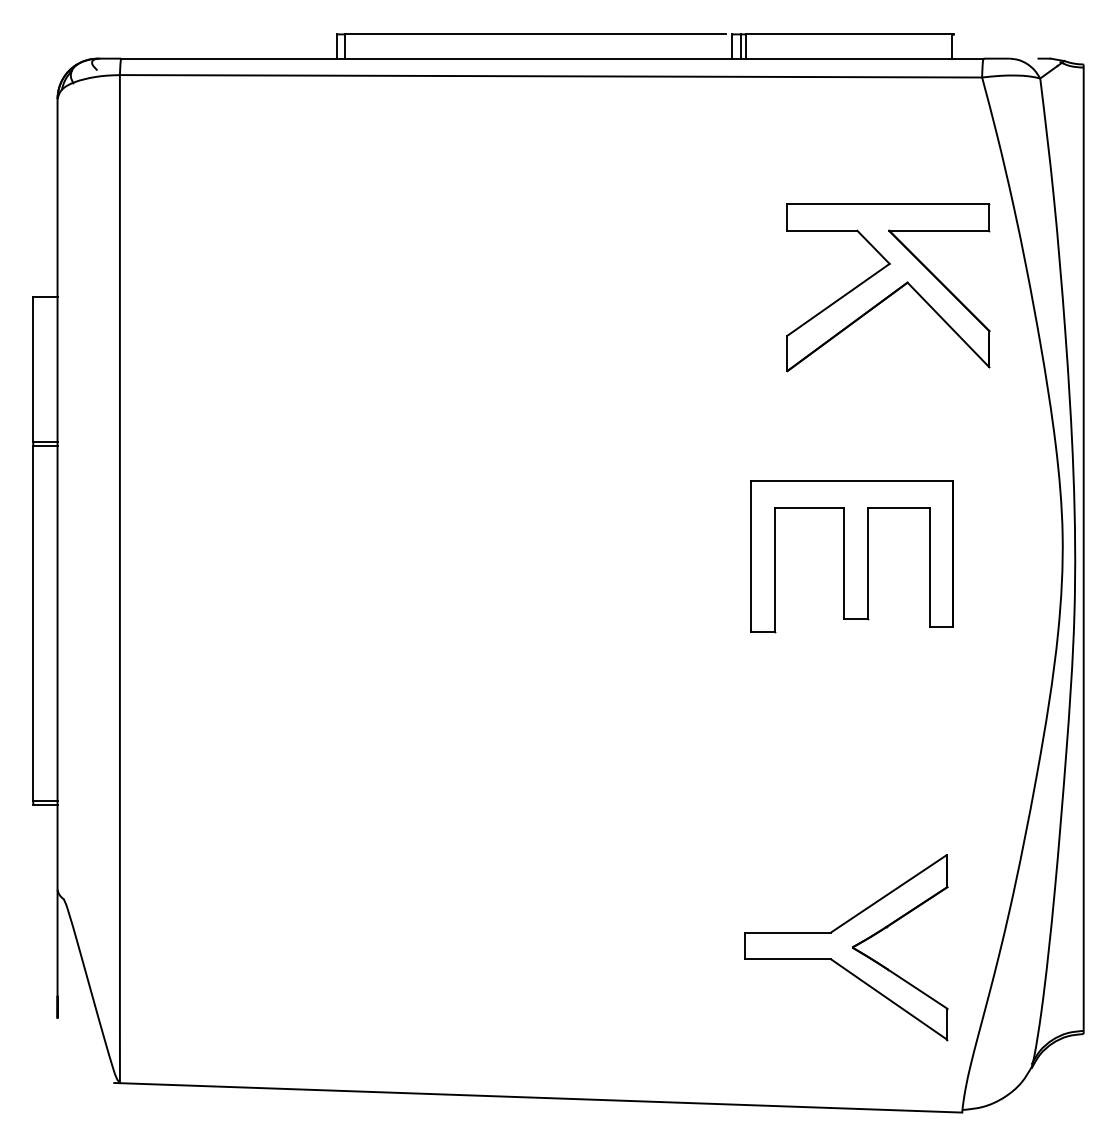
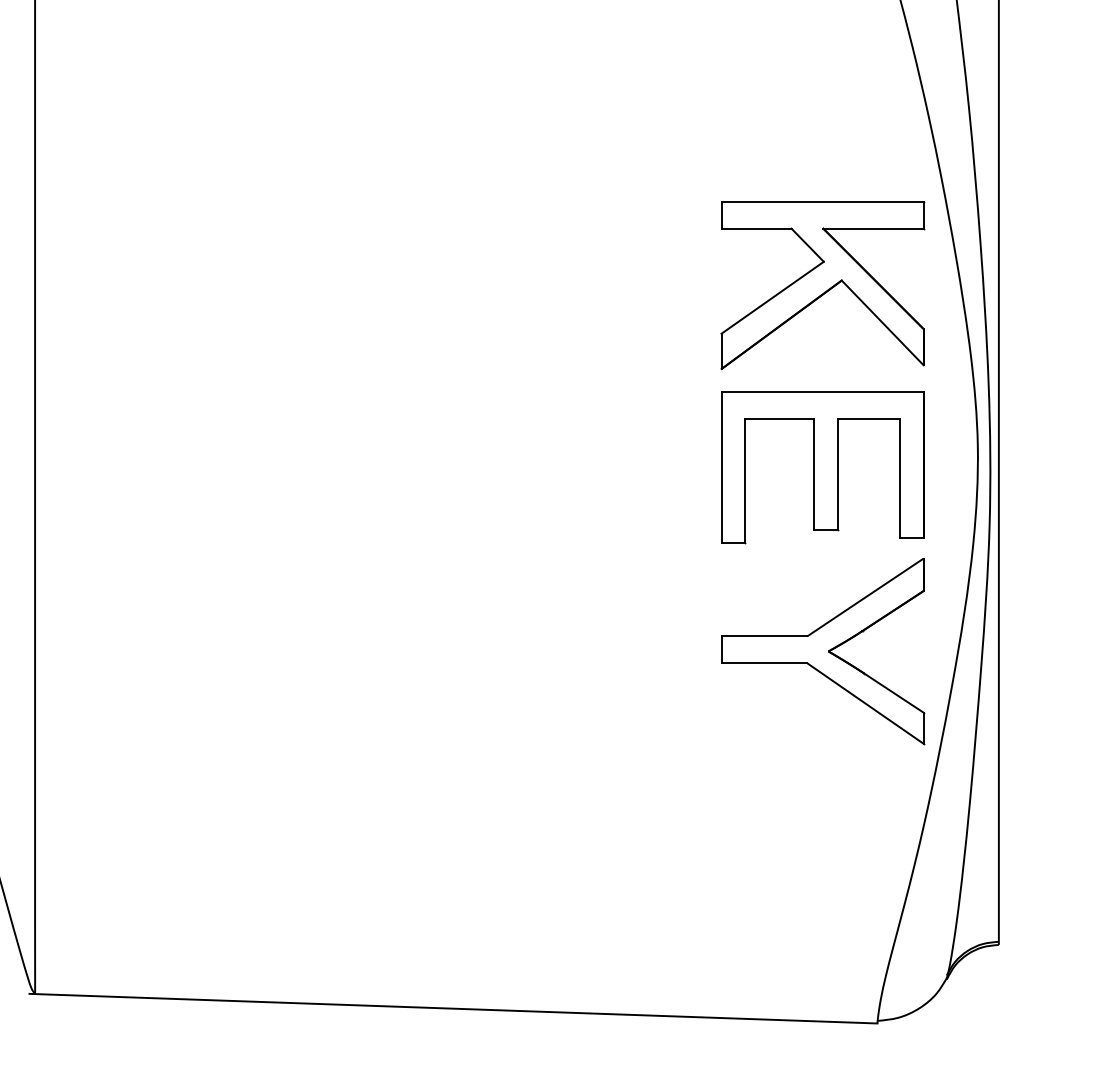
part: (888, 287) -> (822, 285), moved
part: (851, 556) -> (821, 467), moved
part: (846, 947) -> (822, 651), moved

